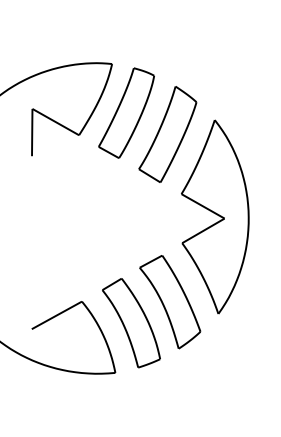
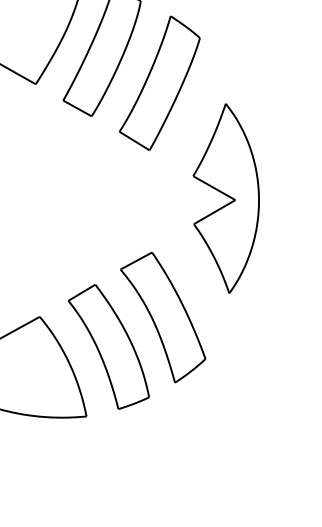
part: (215, 216) -> (226, 197), size x0.7

